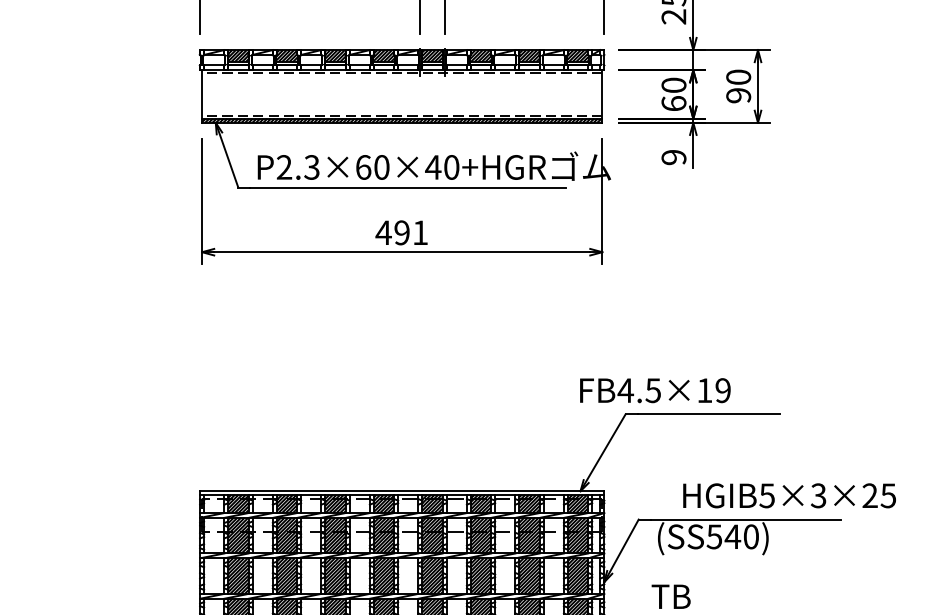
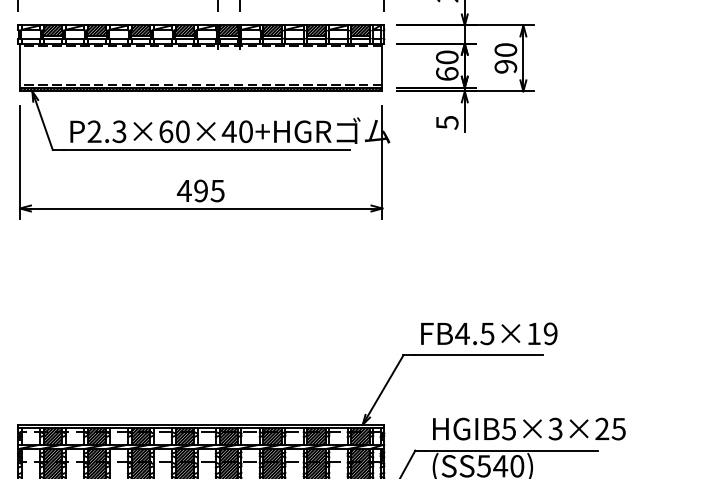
text: (673, 157) -> (446, 122), 9 -> 5
text: (419, 232) -> (216, 190), 491 -> 495
text: (655, 390) -> (489, 333), moved
text: (789, 495) -> (529, 428), moved

